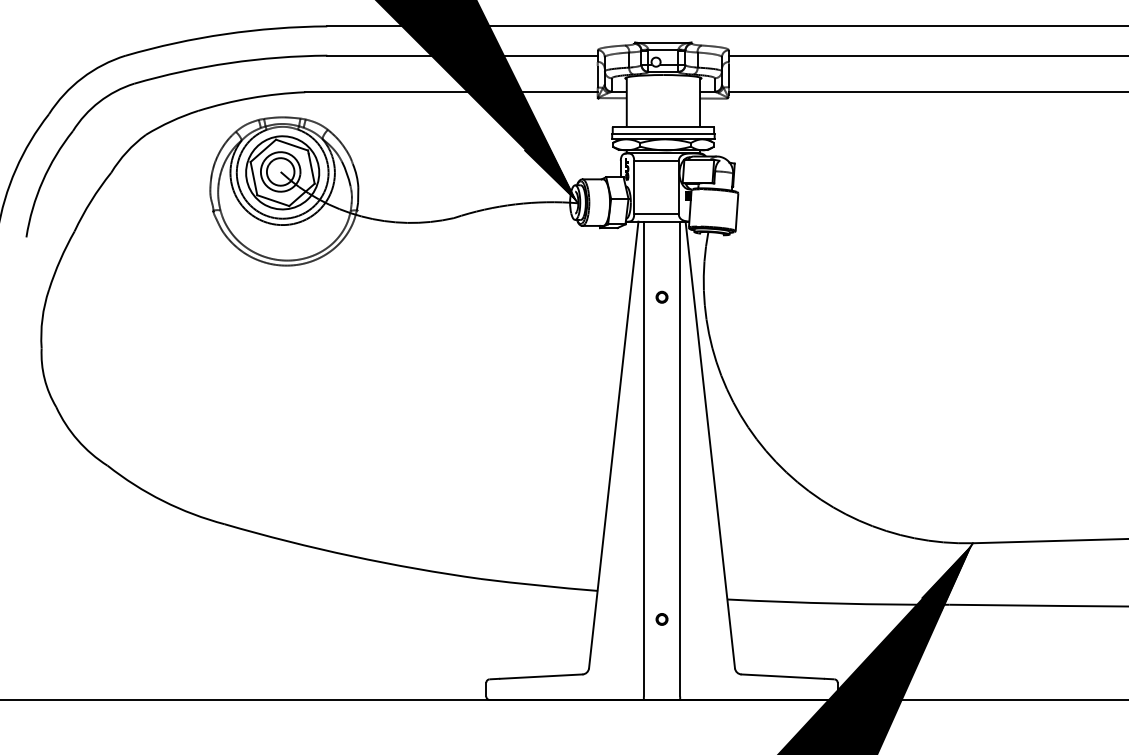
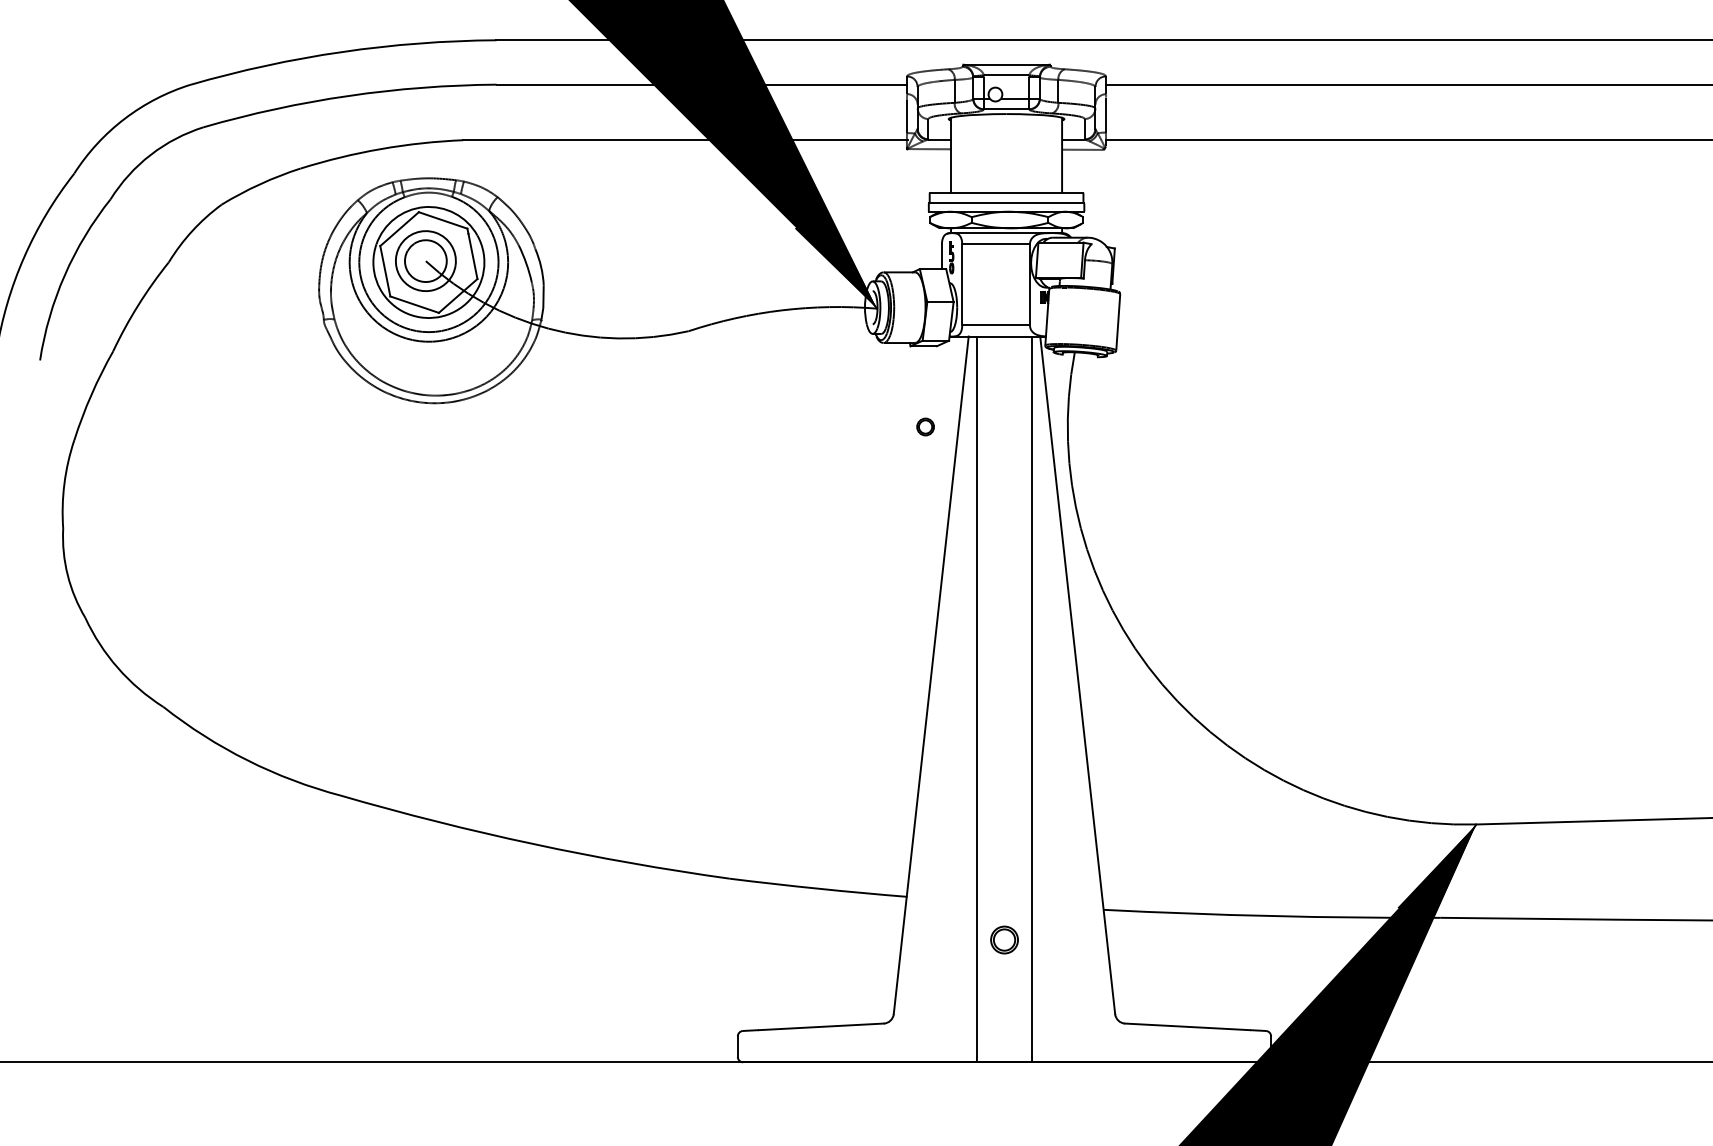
part: (661, 296) -> (924, 425), moved
circle: (661, 619) -> (1003, 940), size x1.6

